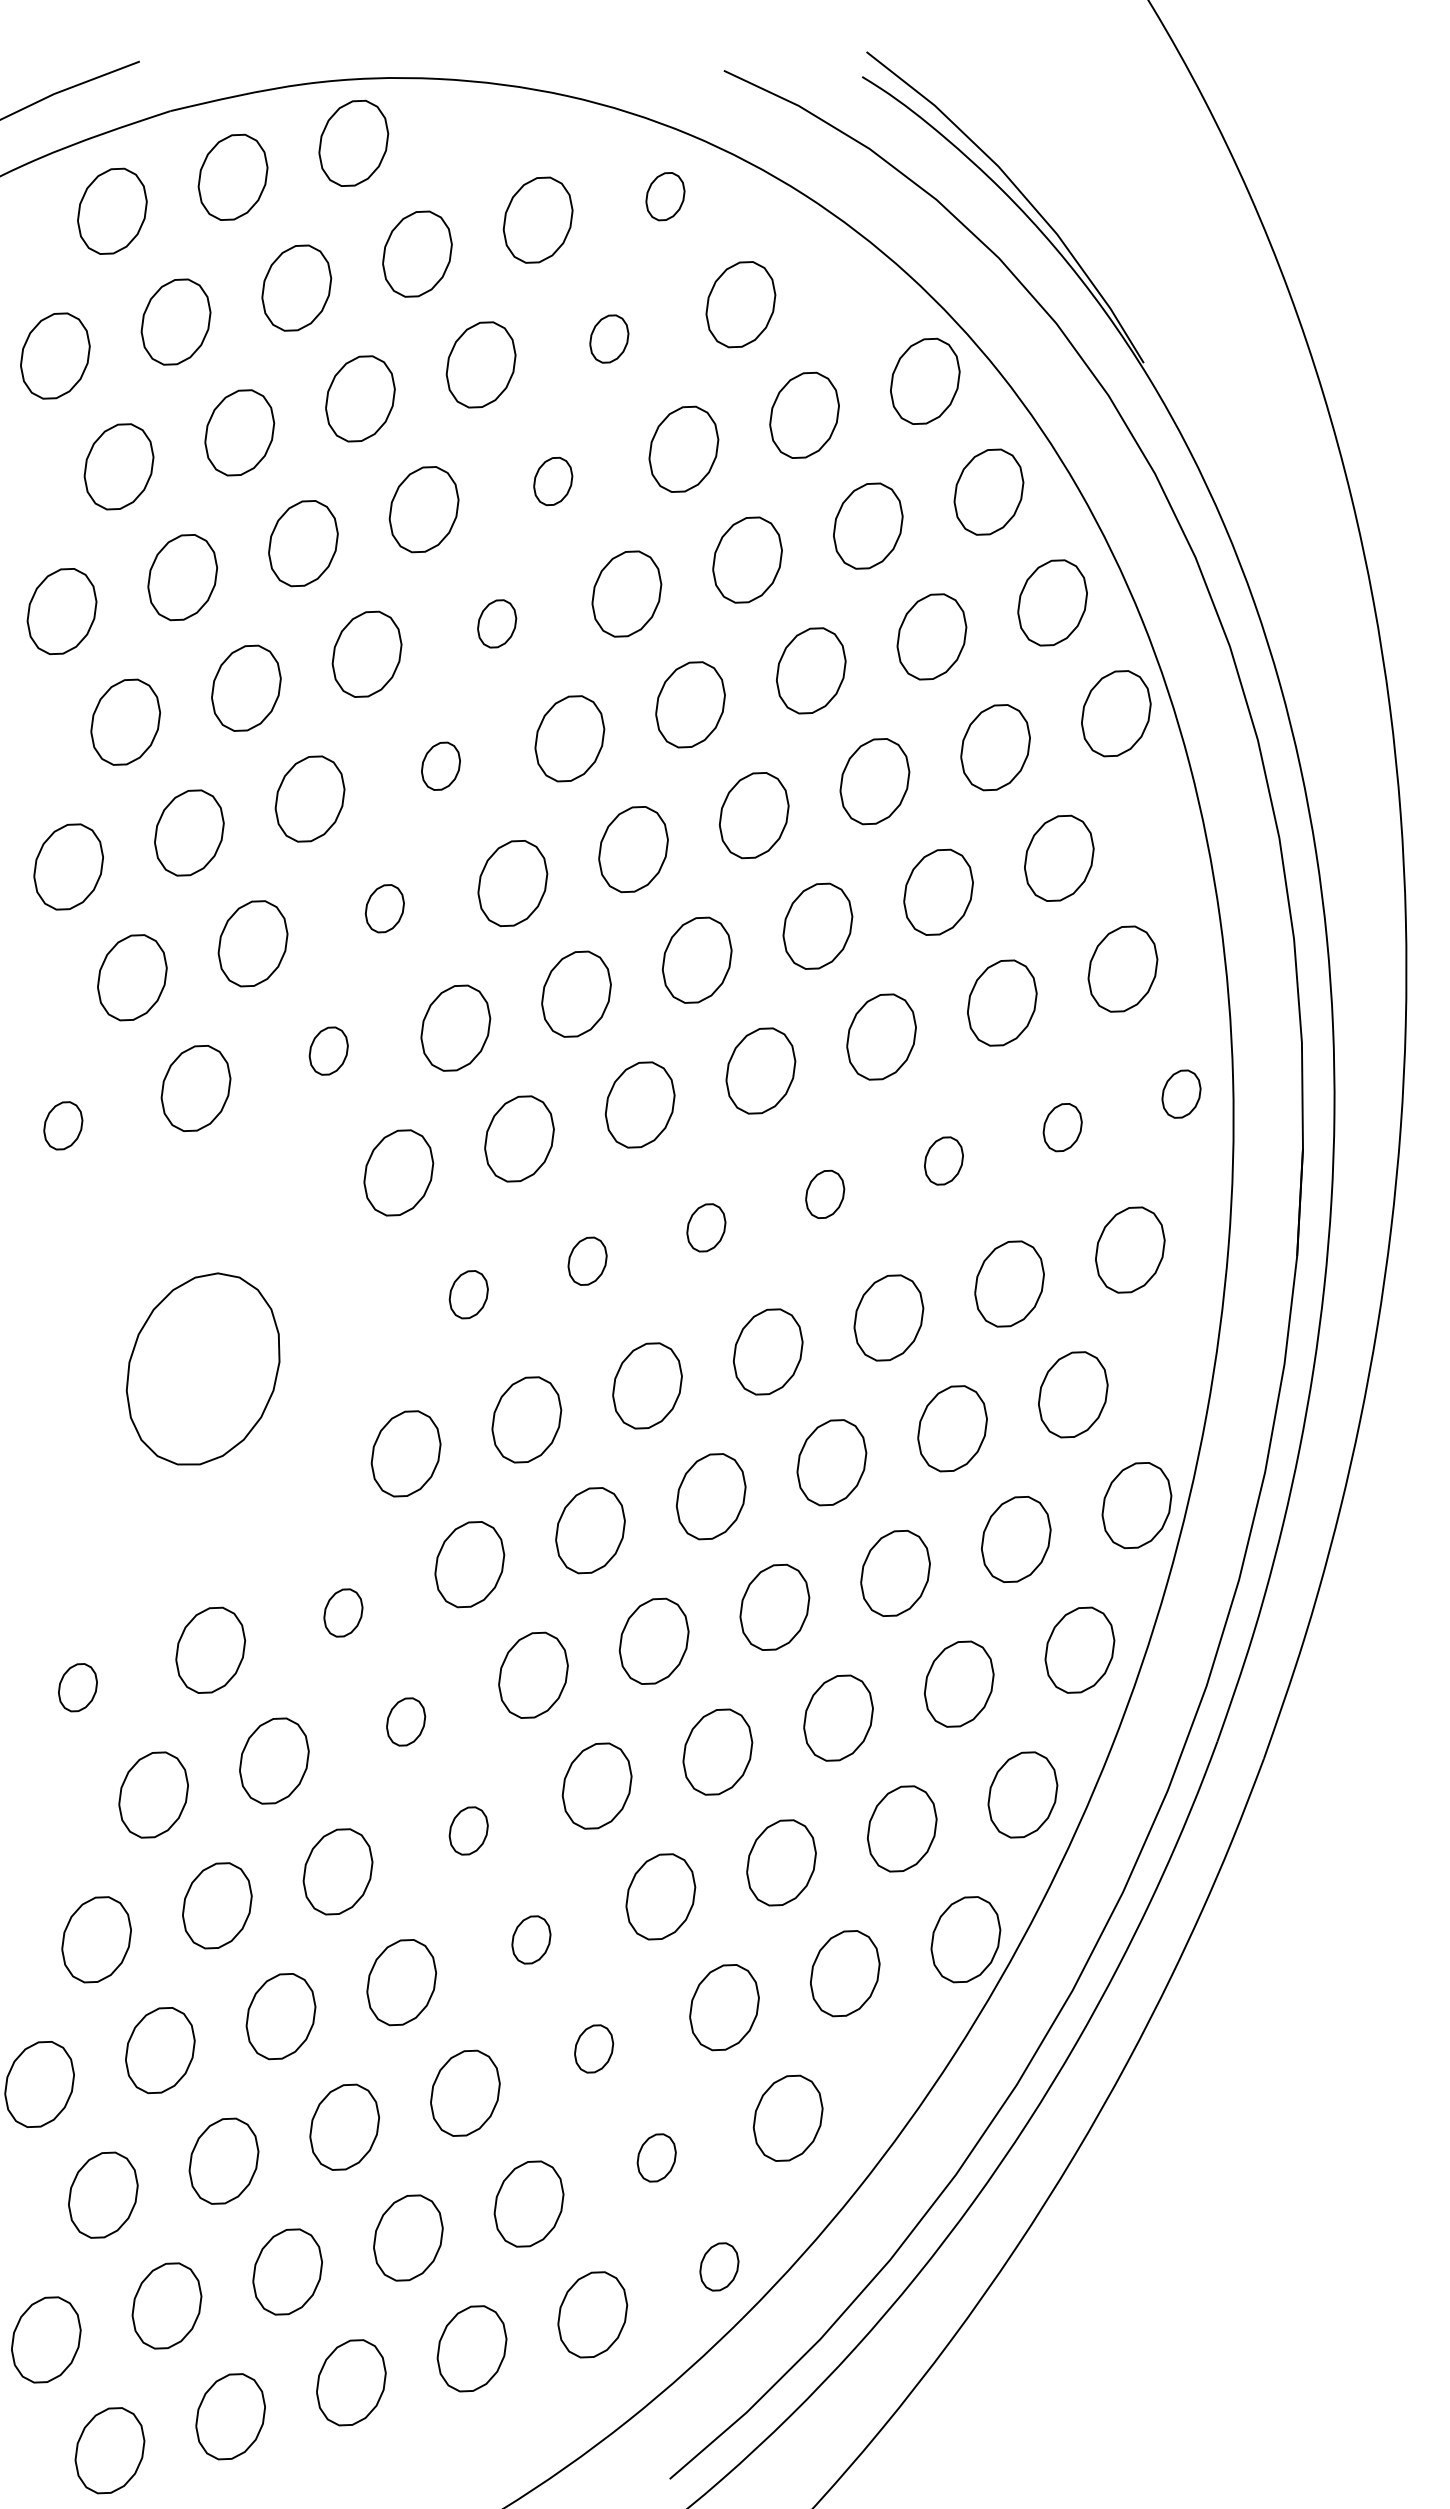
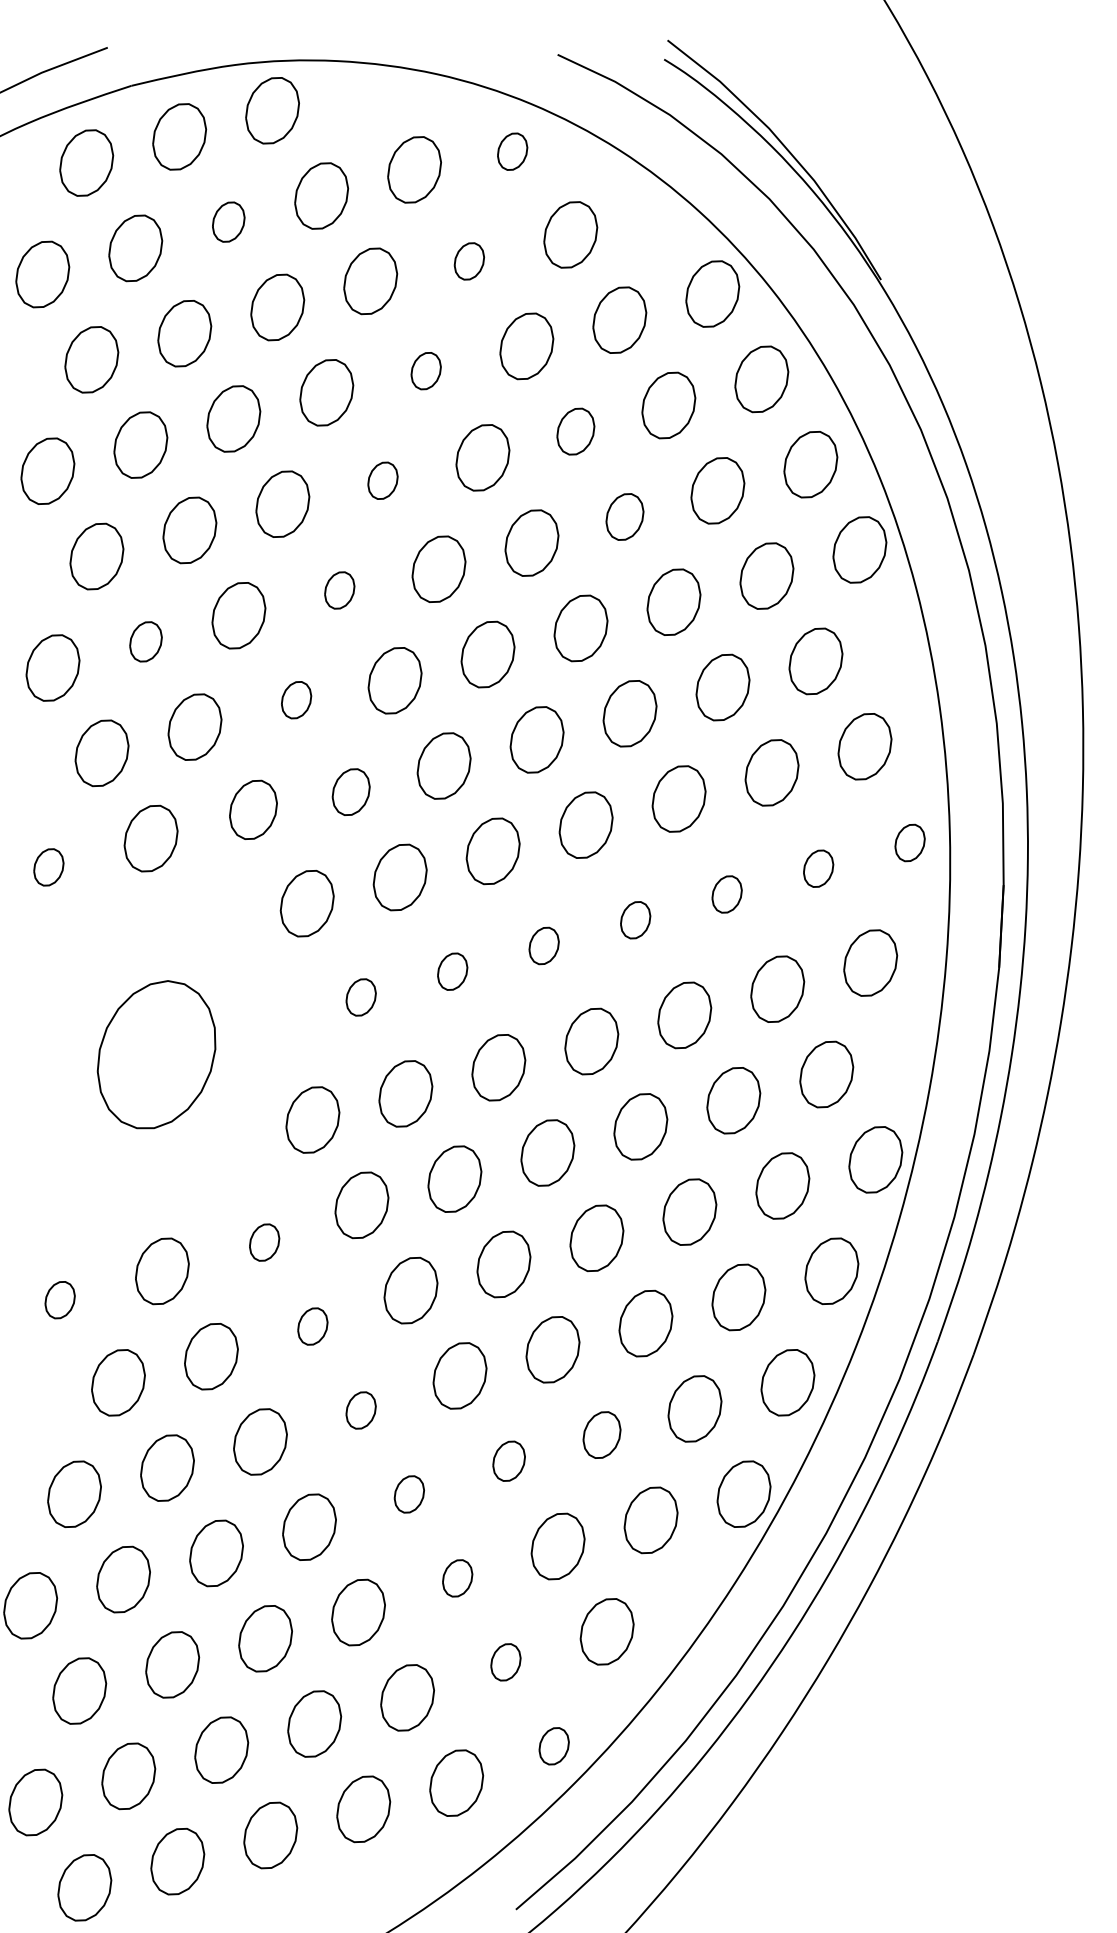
part: (296, 287) -> (228, 221), size x0.6
part: (747, 559) -> (575, 431), size x0.7
part: (811, 670) -> (625, 516), size x0.7
part: (189, 832) -> (146, 641), size x0.6
part: (455, 1027) -> (350, 791), size x0.7
part: (328, 1050) -> (253, 809), size x1.6
part: (781, 1862) -> (602, 1434), size x0.7
part: (660, 1896) -> (508, 1460), size x0.6

